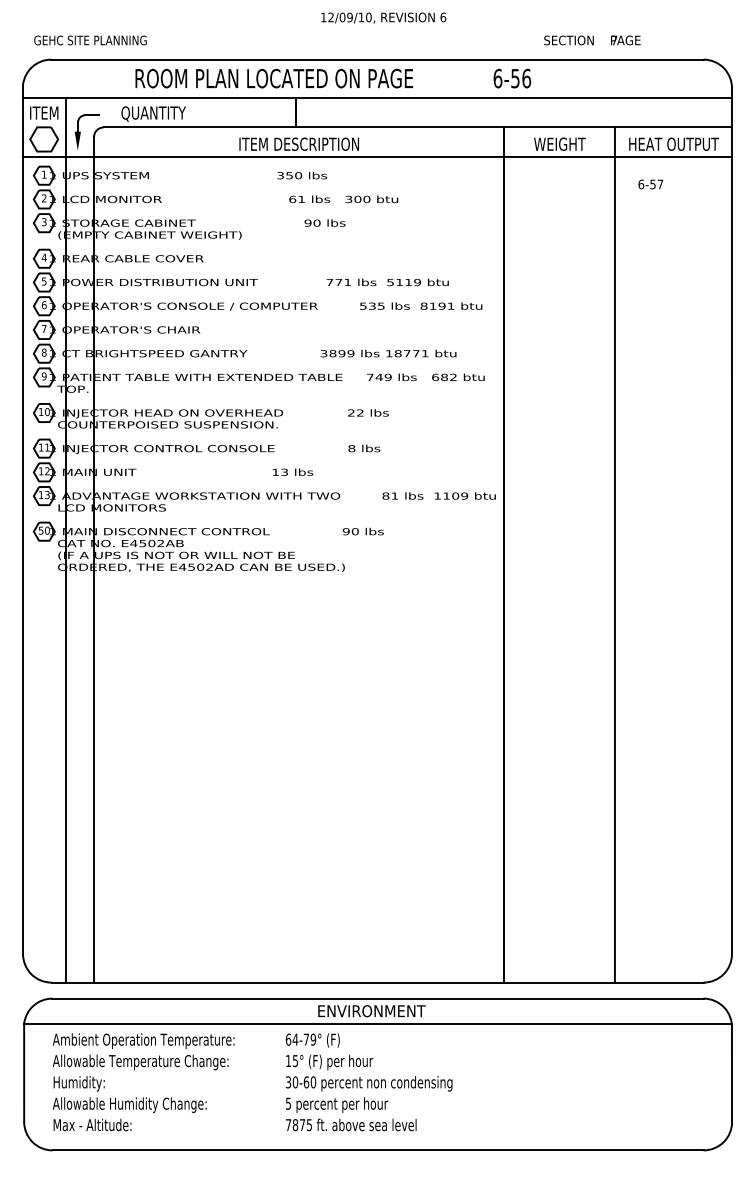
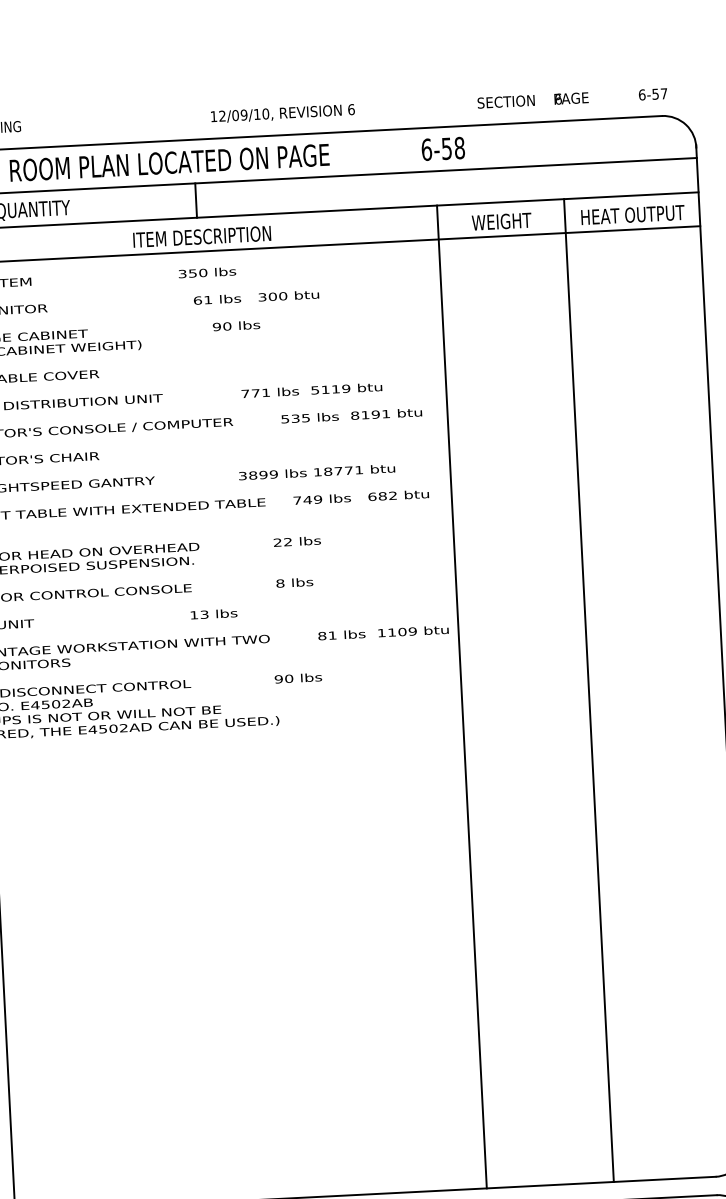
text: (383, 17) -> (282, 113), moved
text: (614, 40) -> (558, 99), 7 -> 6
text: (526, 78) -> (459, 147), 6-56 -> 6-58
text: (650, 184) -> (652, 94), moved

